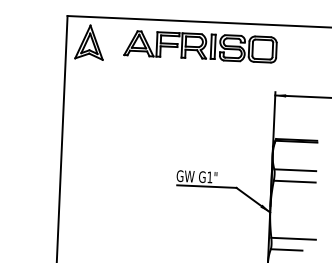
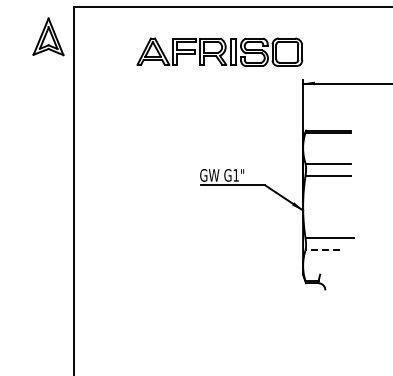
part: (89, 42) -> (48, 36), moved
part: (200, 46) -> (219, 51), moved
line: (286, 250) -> (322, 250), solid -> dashed

